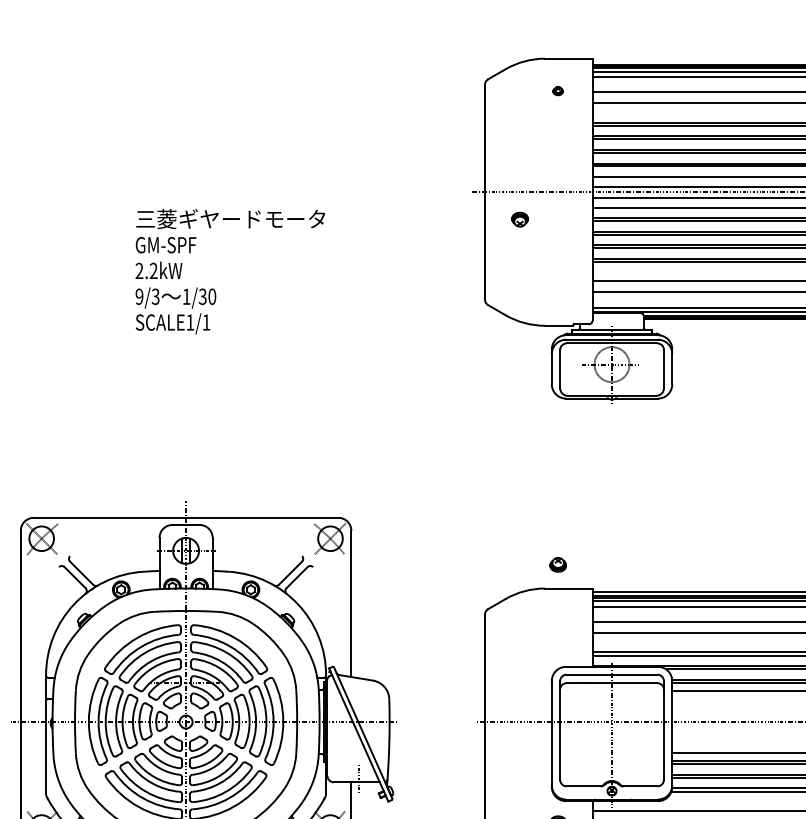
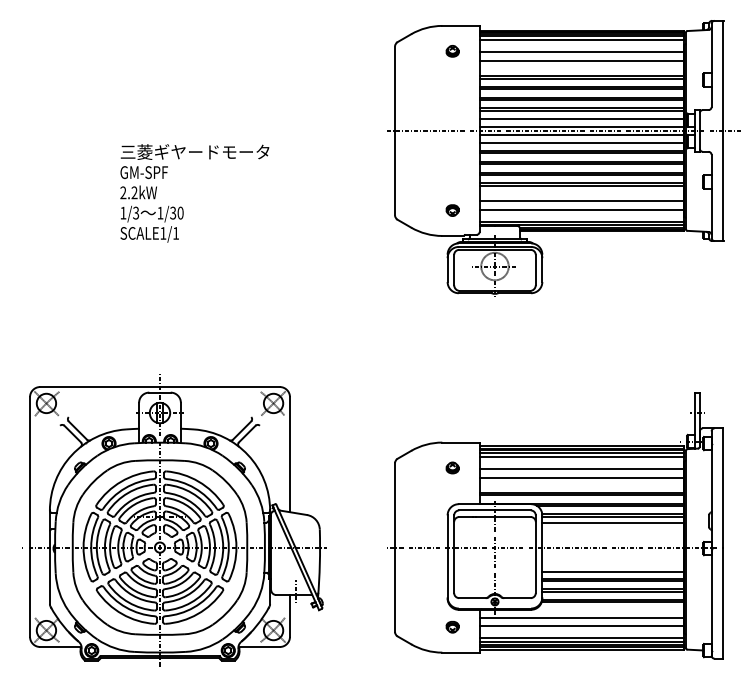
part: (558, 91) -> (452, 51), size x1.67
part: (519, 219) -> (452, 210), moved
text: (139, 295) -> (123, 212), 9/3 -> 1/3
part: (558, 564) -> (452, 467), moved

